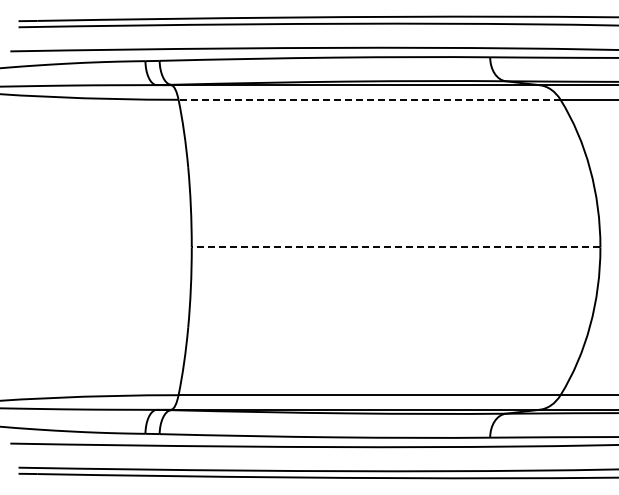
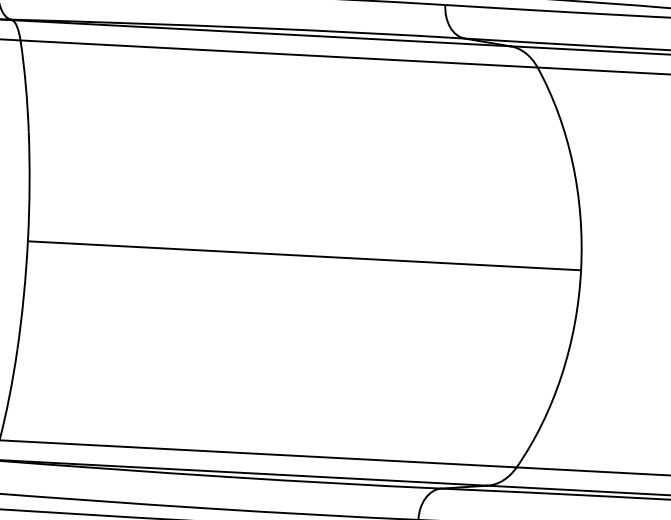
line: (369, 99) -> (278, 53), dashed -> solid
line: (395, 247) -> (303, 255), dashed -> solid

